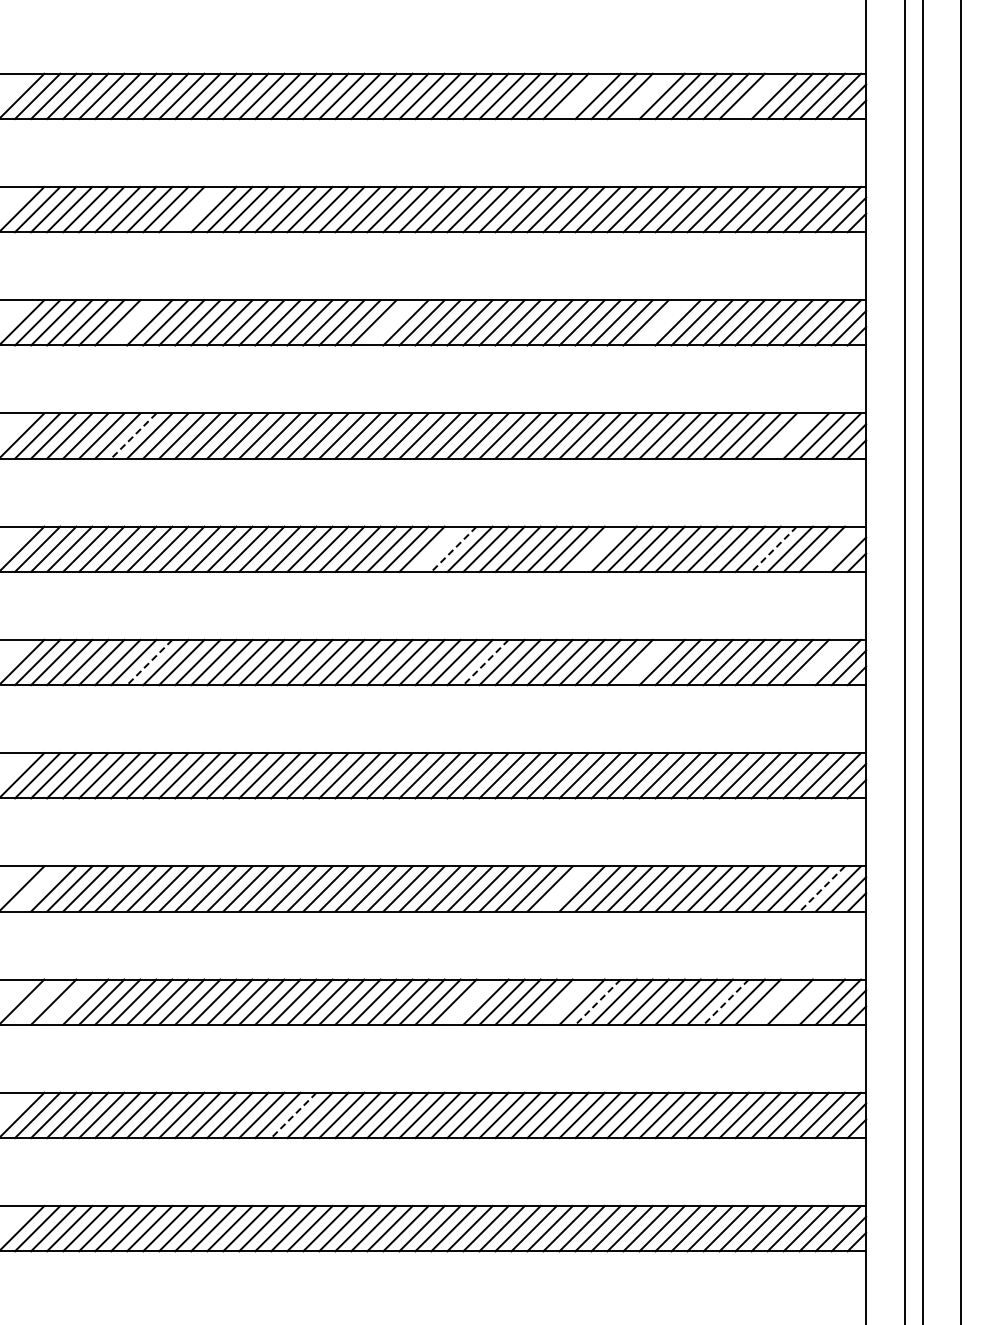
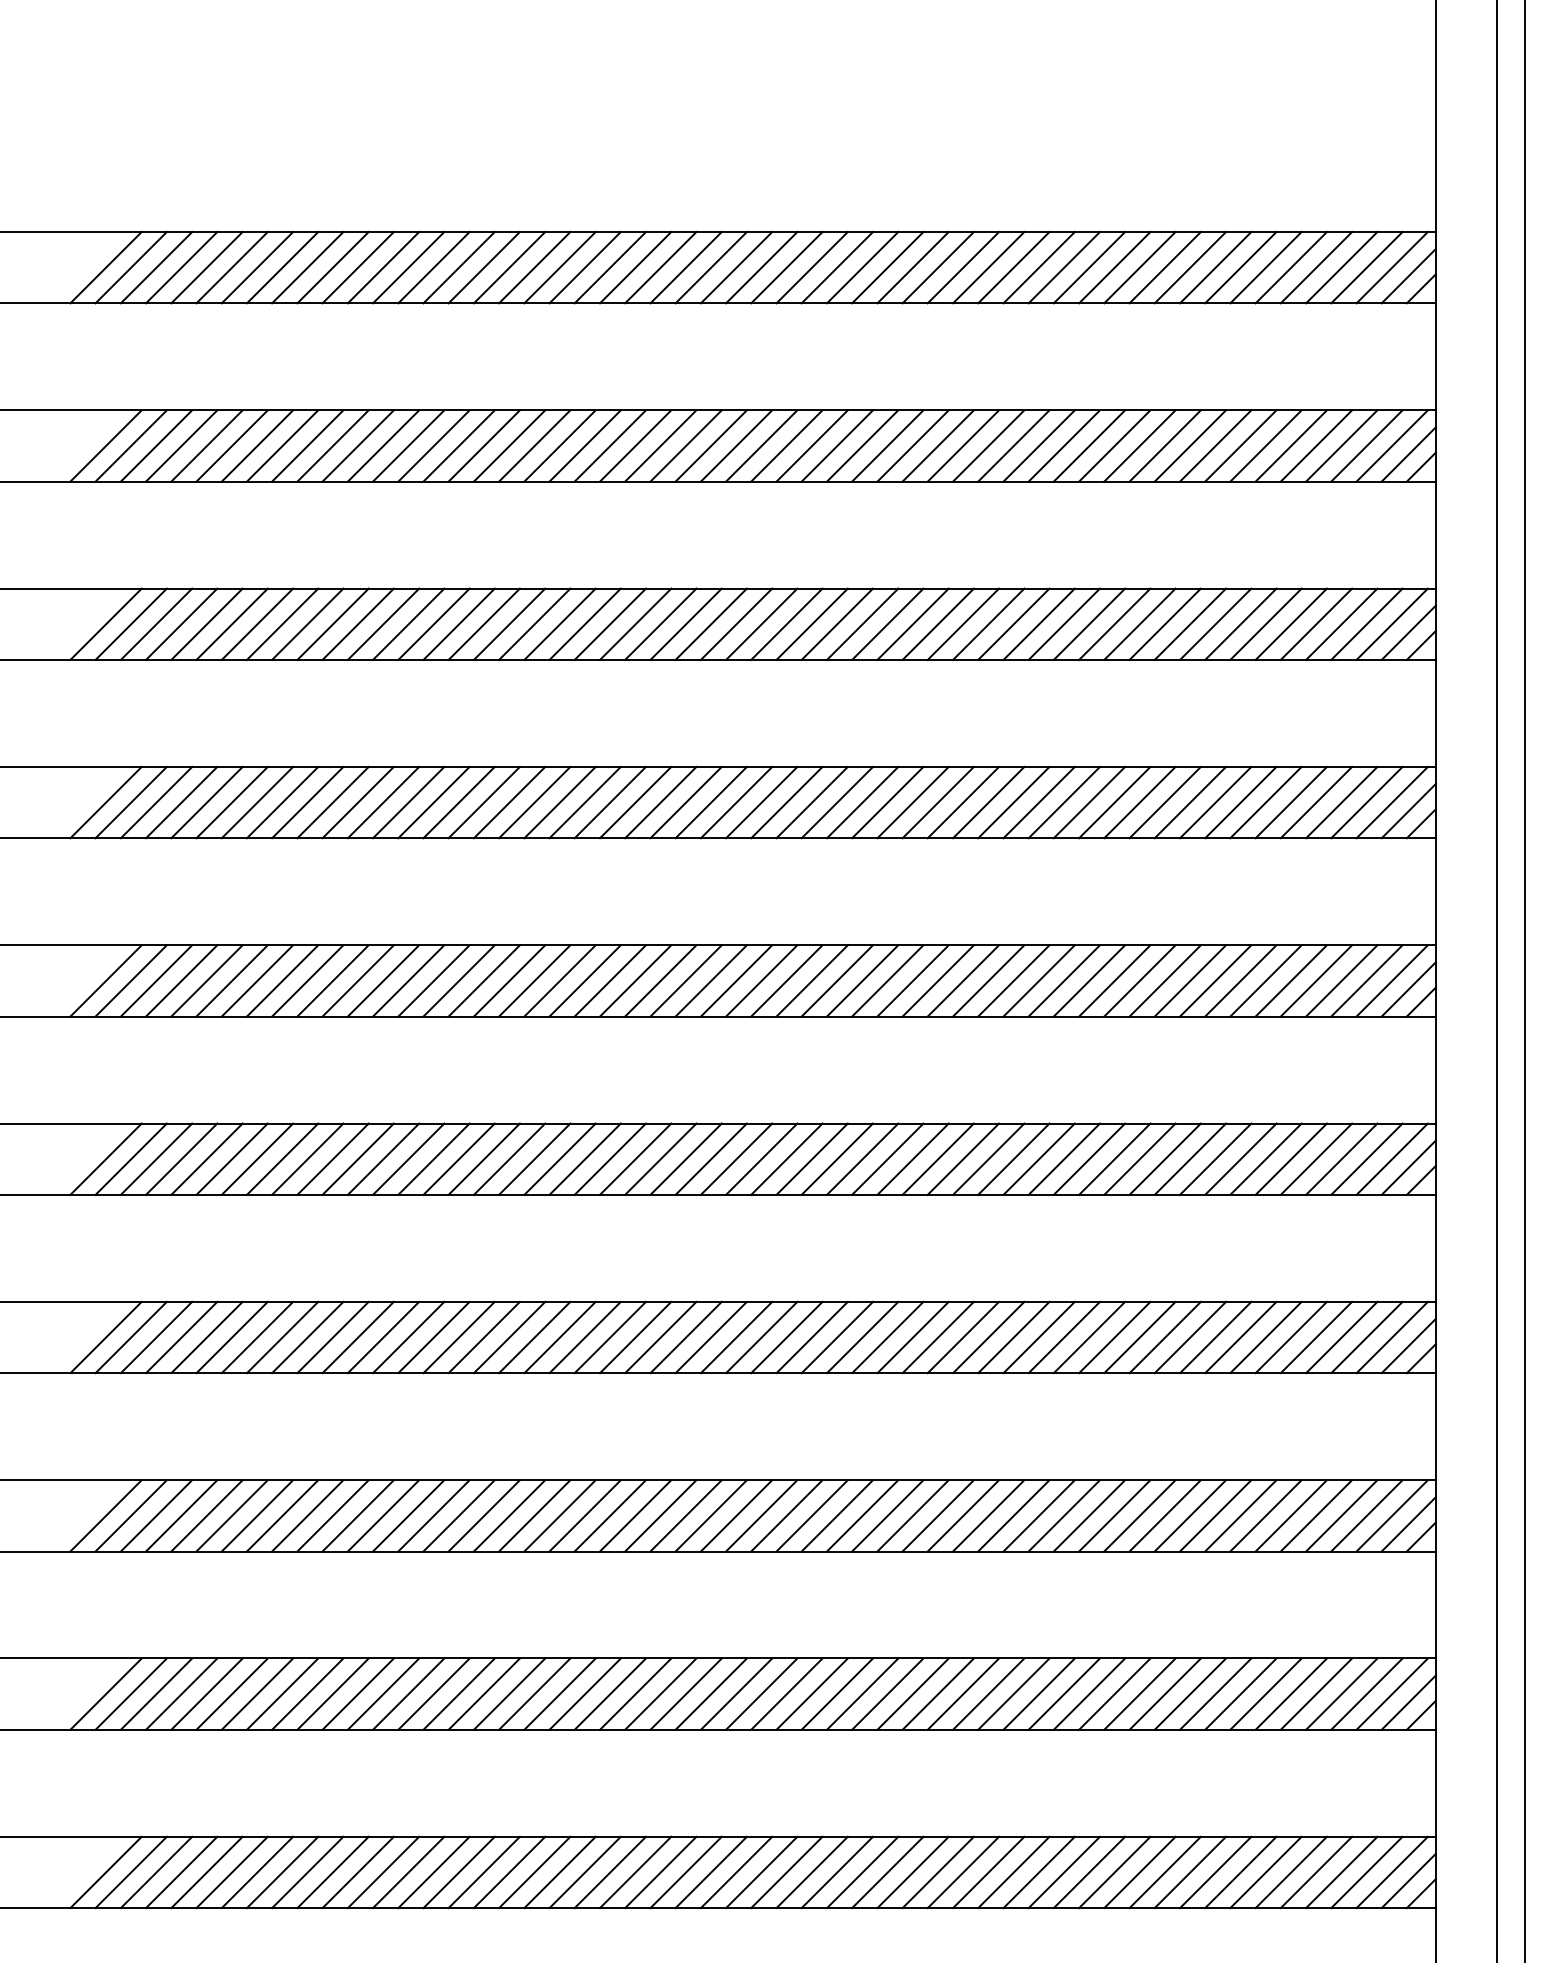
line: (581, 96) -> (987, 267), added
line: (645, 96) -> (1088, 267), added
line: (757, 96) -> (1264, 267), added
line: (197, 209) -> (382, 445), added
line: (133, 322) -> (282, 623), added
line: (389, 322) -> (685, 623), added
line: (661, 322) -> (1113, 623), added
line: (789, 435) -> (1315, 801), added
line: (133, 436) -> (282, 803), dashed -> solid
line: (437, 548) -> (760, 979), added
line: (597, 548) -> (1012, 979), added
line: (838, 548) -> (1392, 979), added
line: (453, 549) -> (786, 981), dashed -> solid
line: (773, 549) -> (1289, 981), dashed -> solid
line: (149, 662) -> (307, 1159), dashed -> solid
line: (485, 662) -> (836, 1159), dashed -> solid
line: (645, 662) -> (1088, 1159), added
line: (821, 662) -> (1365, 1159), added
line: (37, 888) -> (130, 1515), added
line: (565, 888) -> (962, 1515), added
line: (821, 889) -> (1365, 1516), dashed -> solid
line: (37, 1001) -> (130, 1693), added
line: (69, 1001) -> (181, 1693), added
line: (469, 1001) -> (811, 1693), added
line: (565, 1001) -> (962, 1693), added
line: (773, 1001) -> (1289, 1693), added
line: (806, 1001) -> (1341, 1693), added
line: (597, 1002) -> (1012, 1694), dashed -> solid
line: (725, 1002) -> (1214, 1694), dashed -> solid
line: (293, 1115) -> (534, 1872), dashed -> solid

